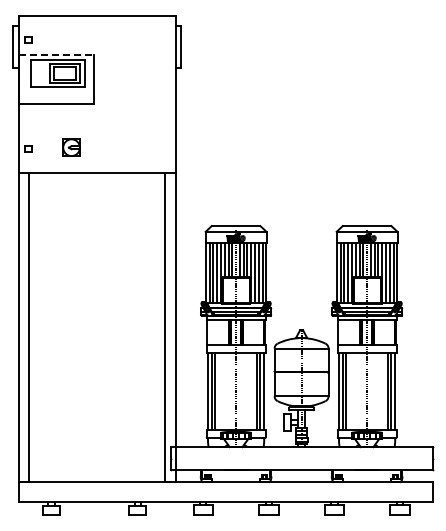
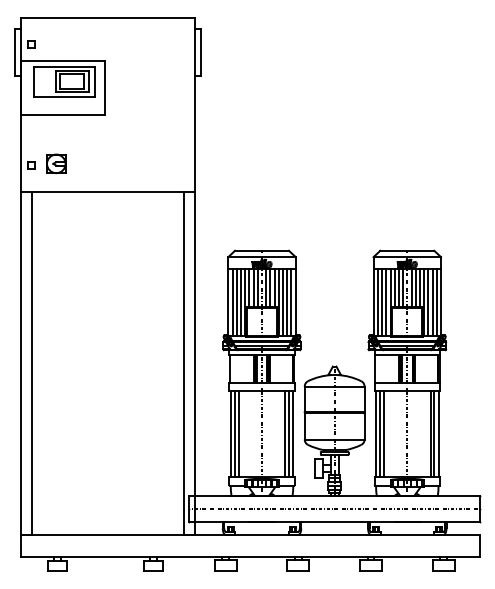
line: (57, 55) -> (63, 61), dashed -> solid
part: (71, 147) -> (56, 163), moved
line: (301, 458) -> (334, 508), added

